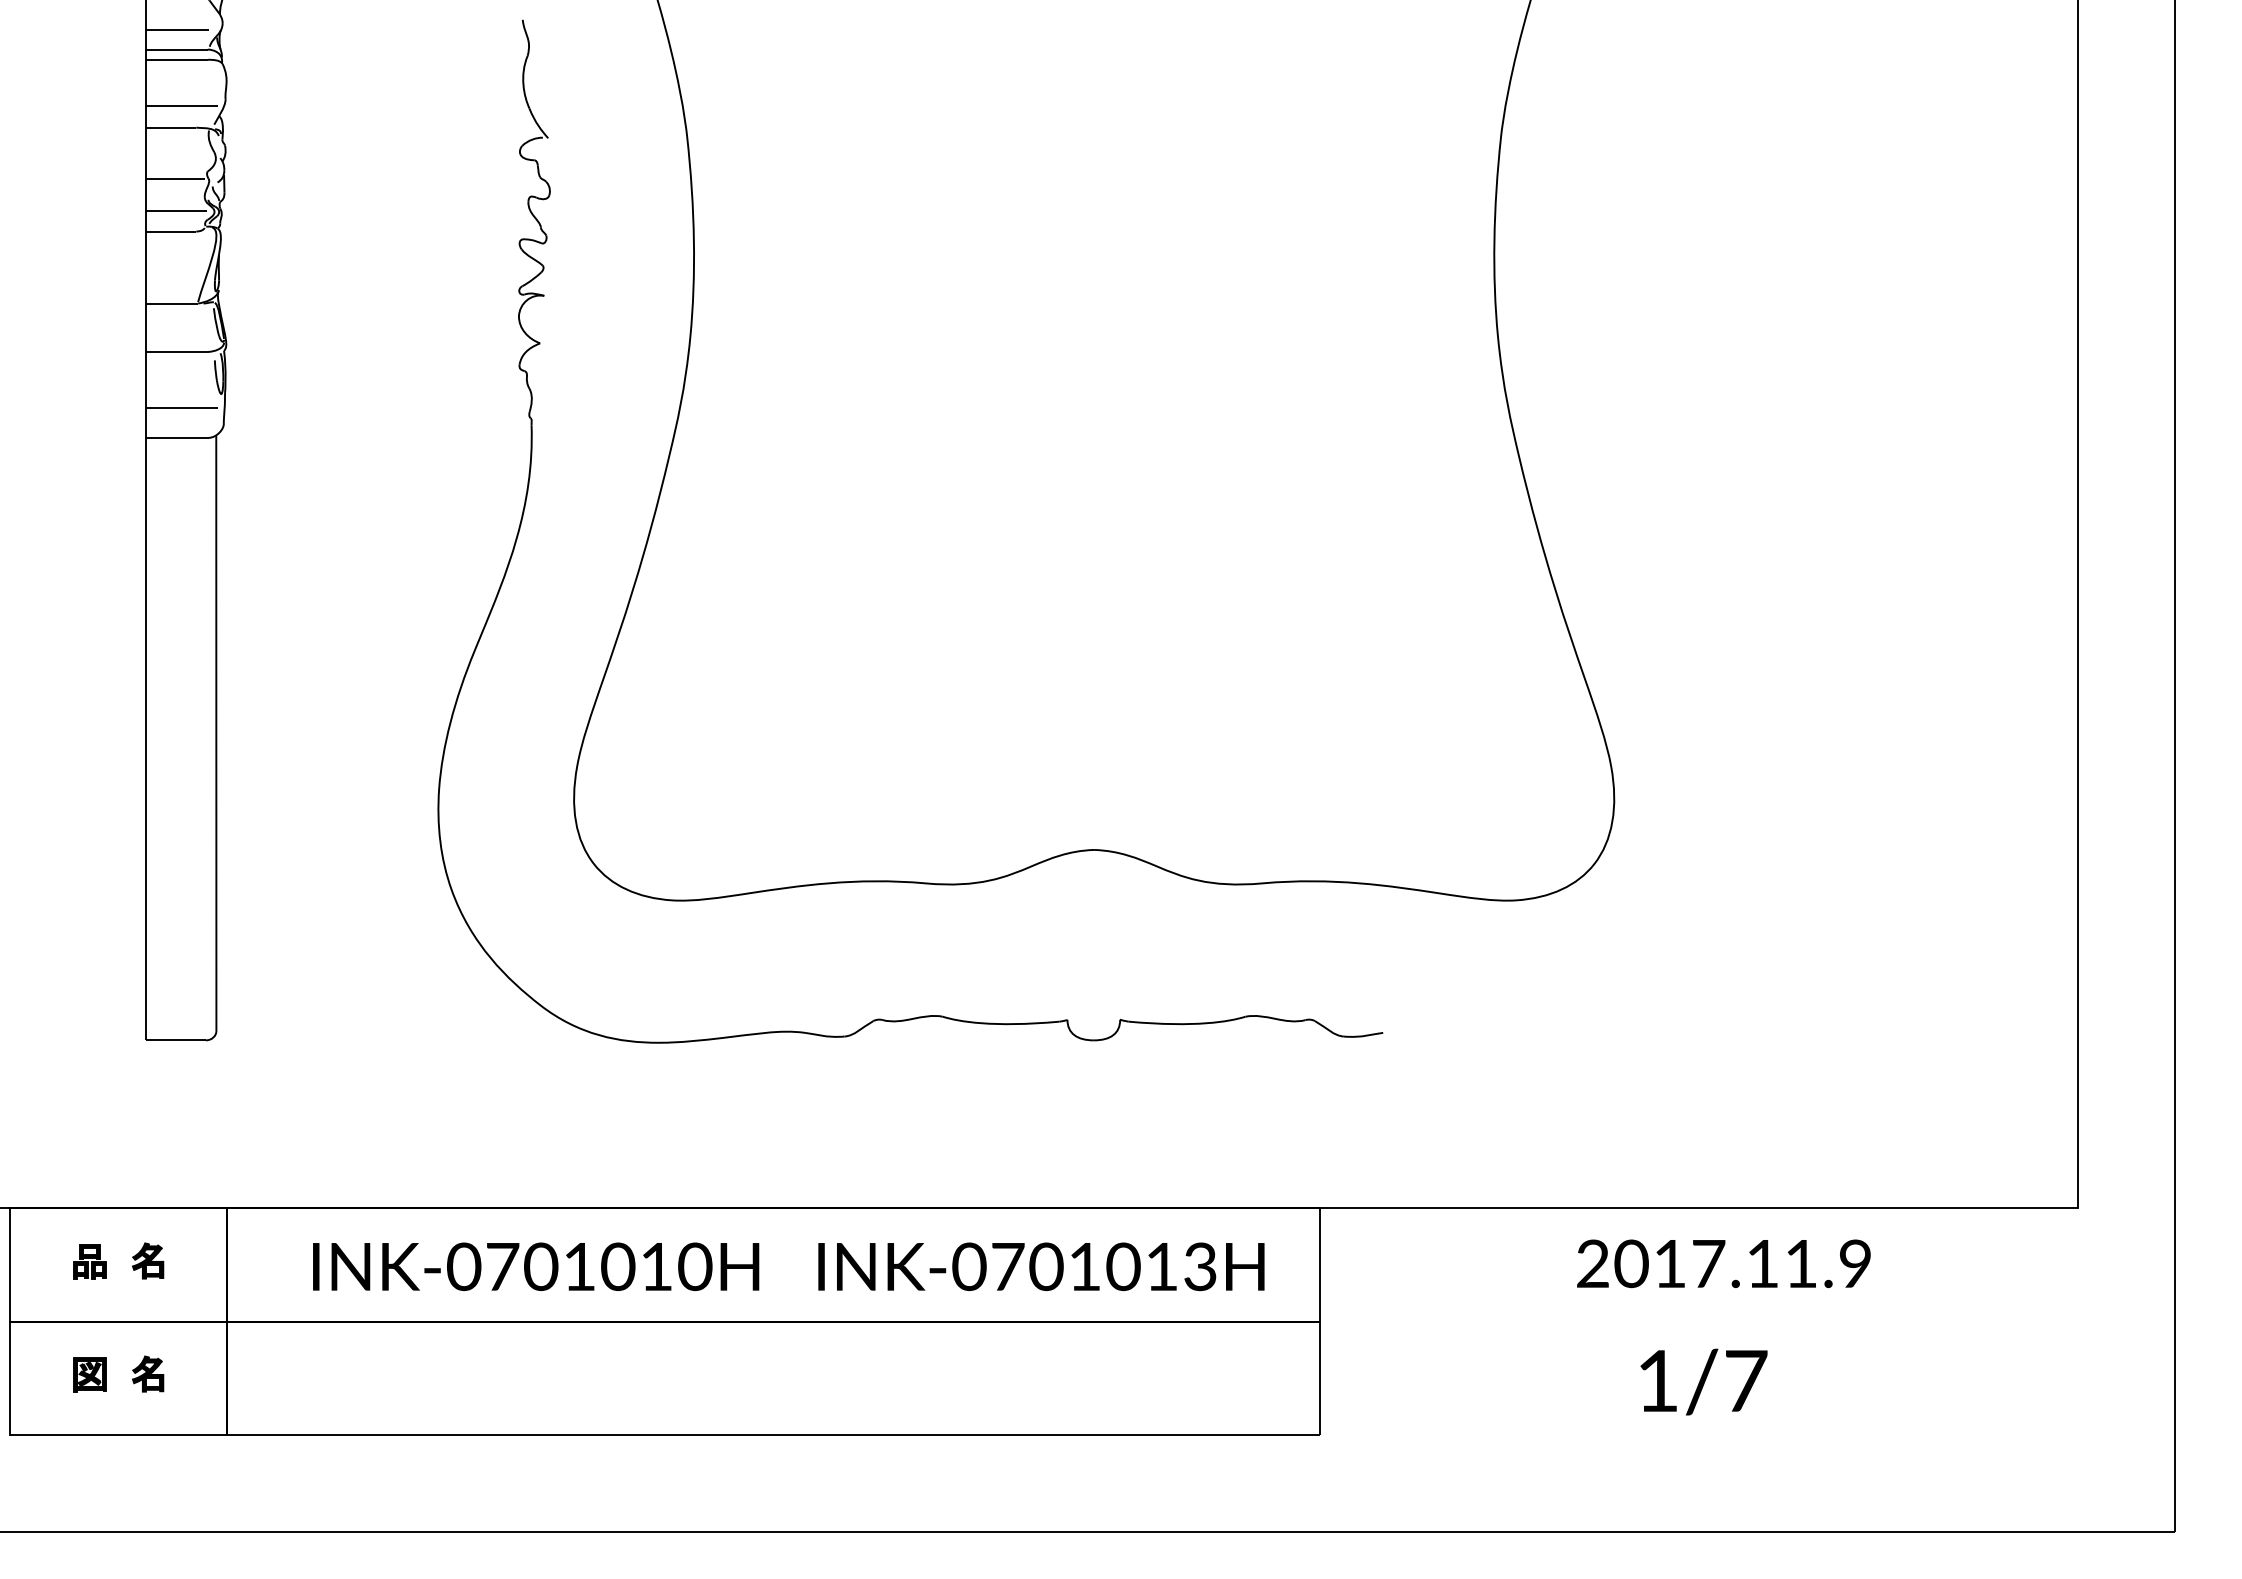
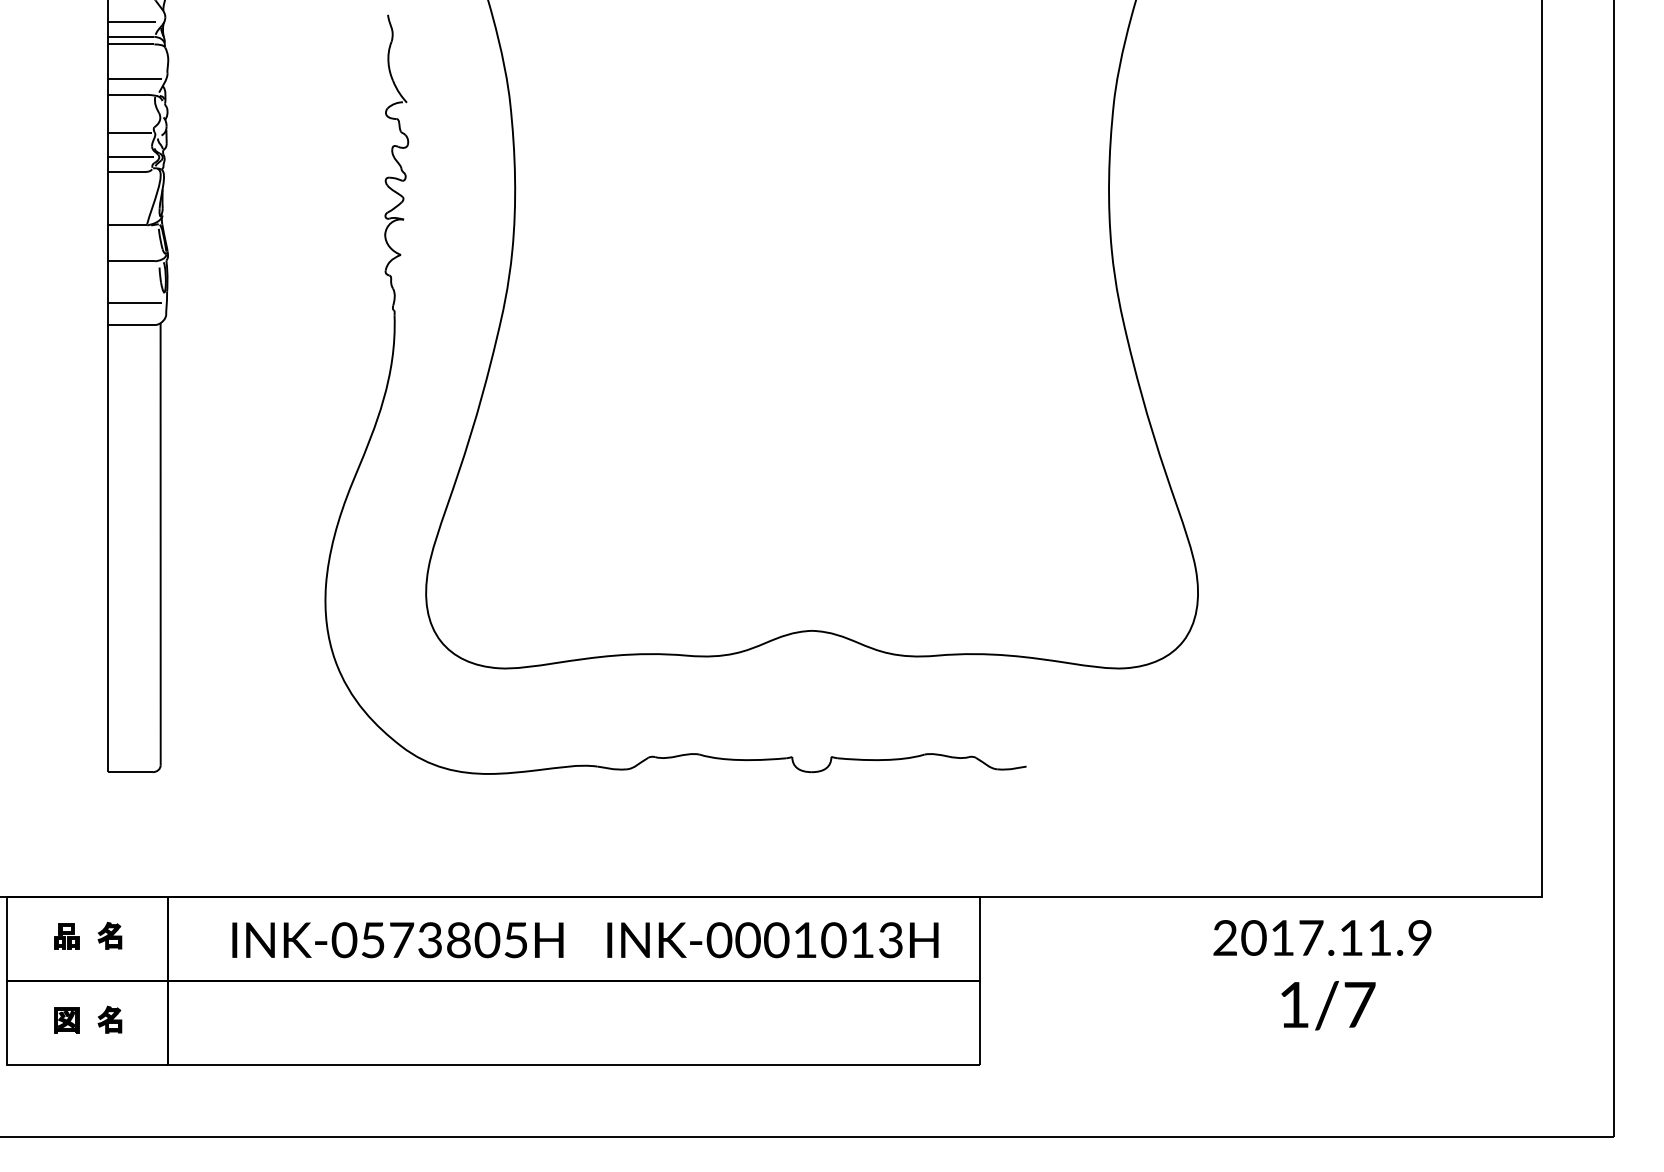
text: (1723, 1263) -> (1322, 937), moved
text: (599, 1266) -> (444, 939), INK-0701010H -> INK-0573805H
text: (1007, 1266) -> (747, 939), INK-0701013H -> INK-0001013H
text: (1703, 1381) -> (1328, 1005), moved

